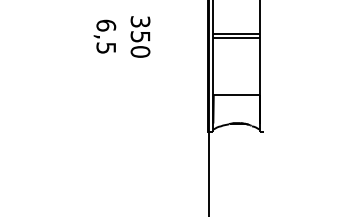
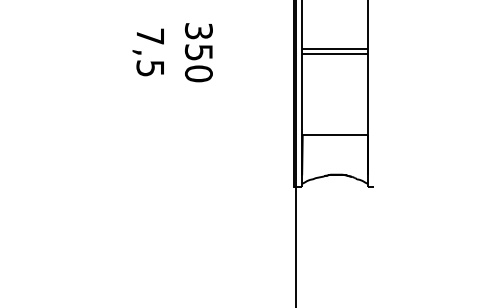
text: (106, 25) -> (150, 36), 6,5 -> 7,5

